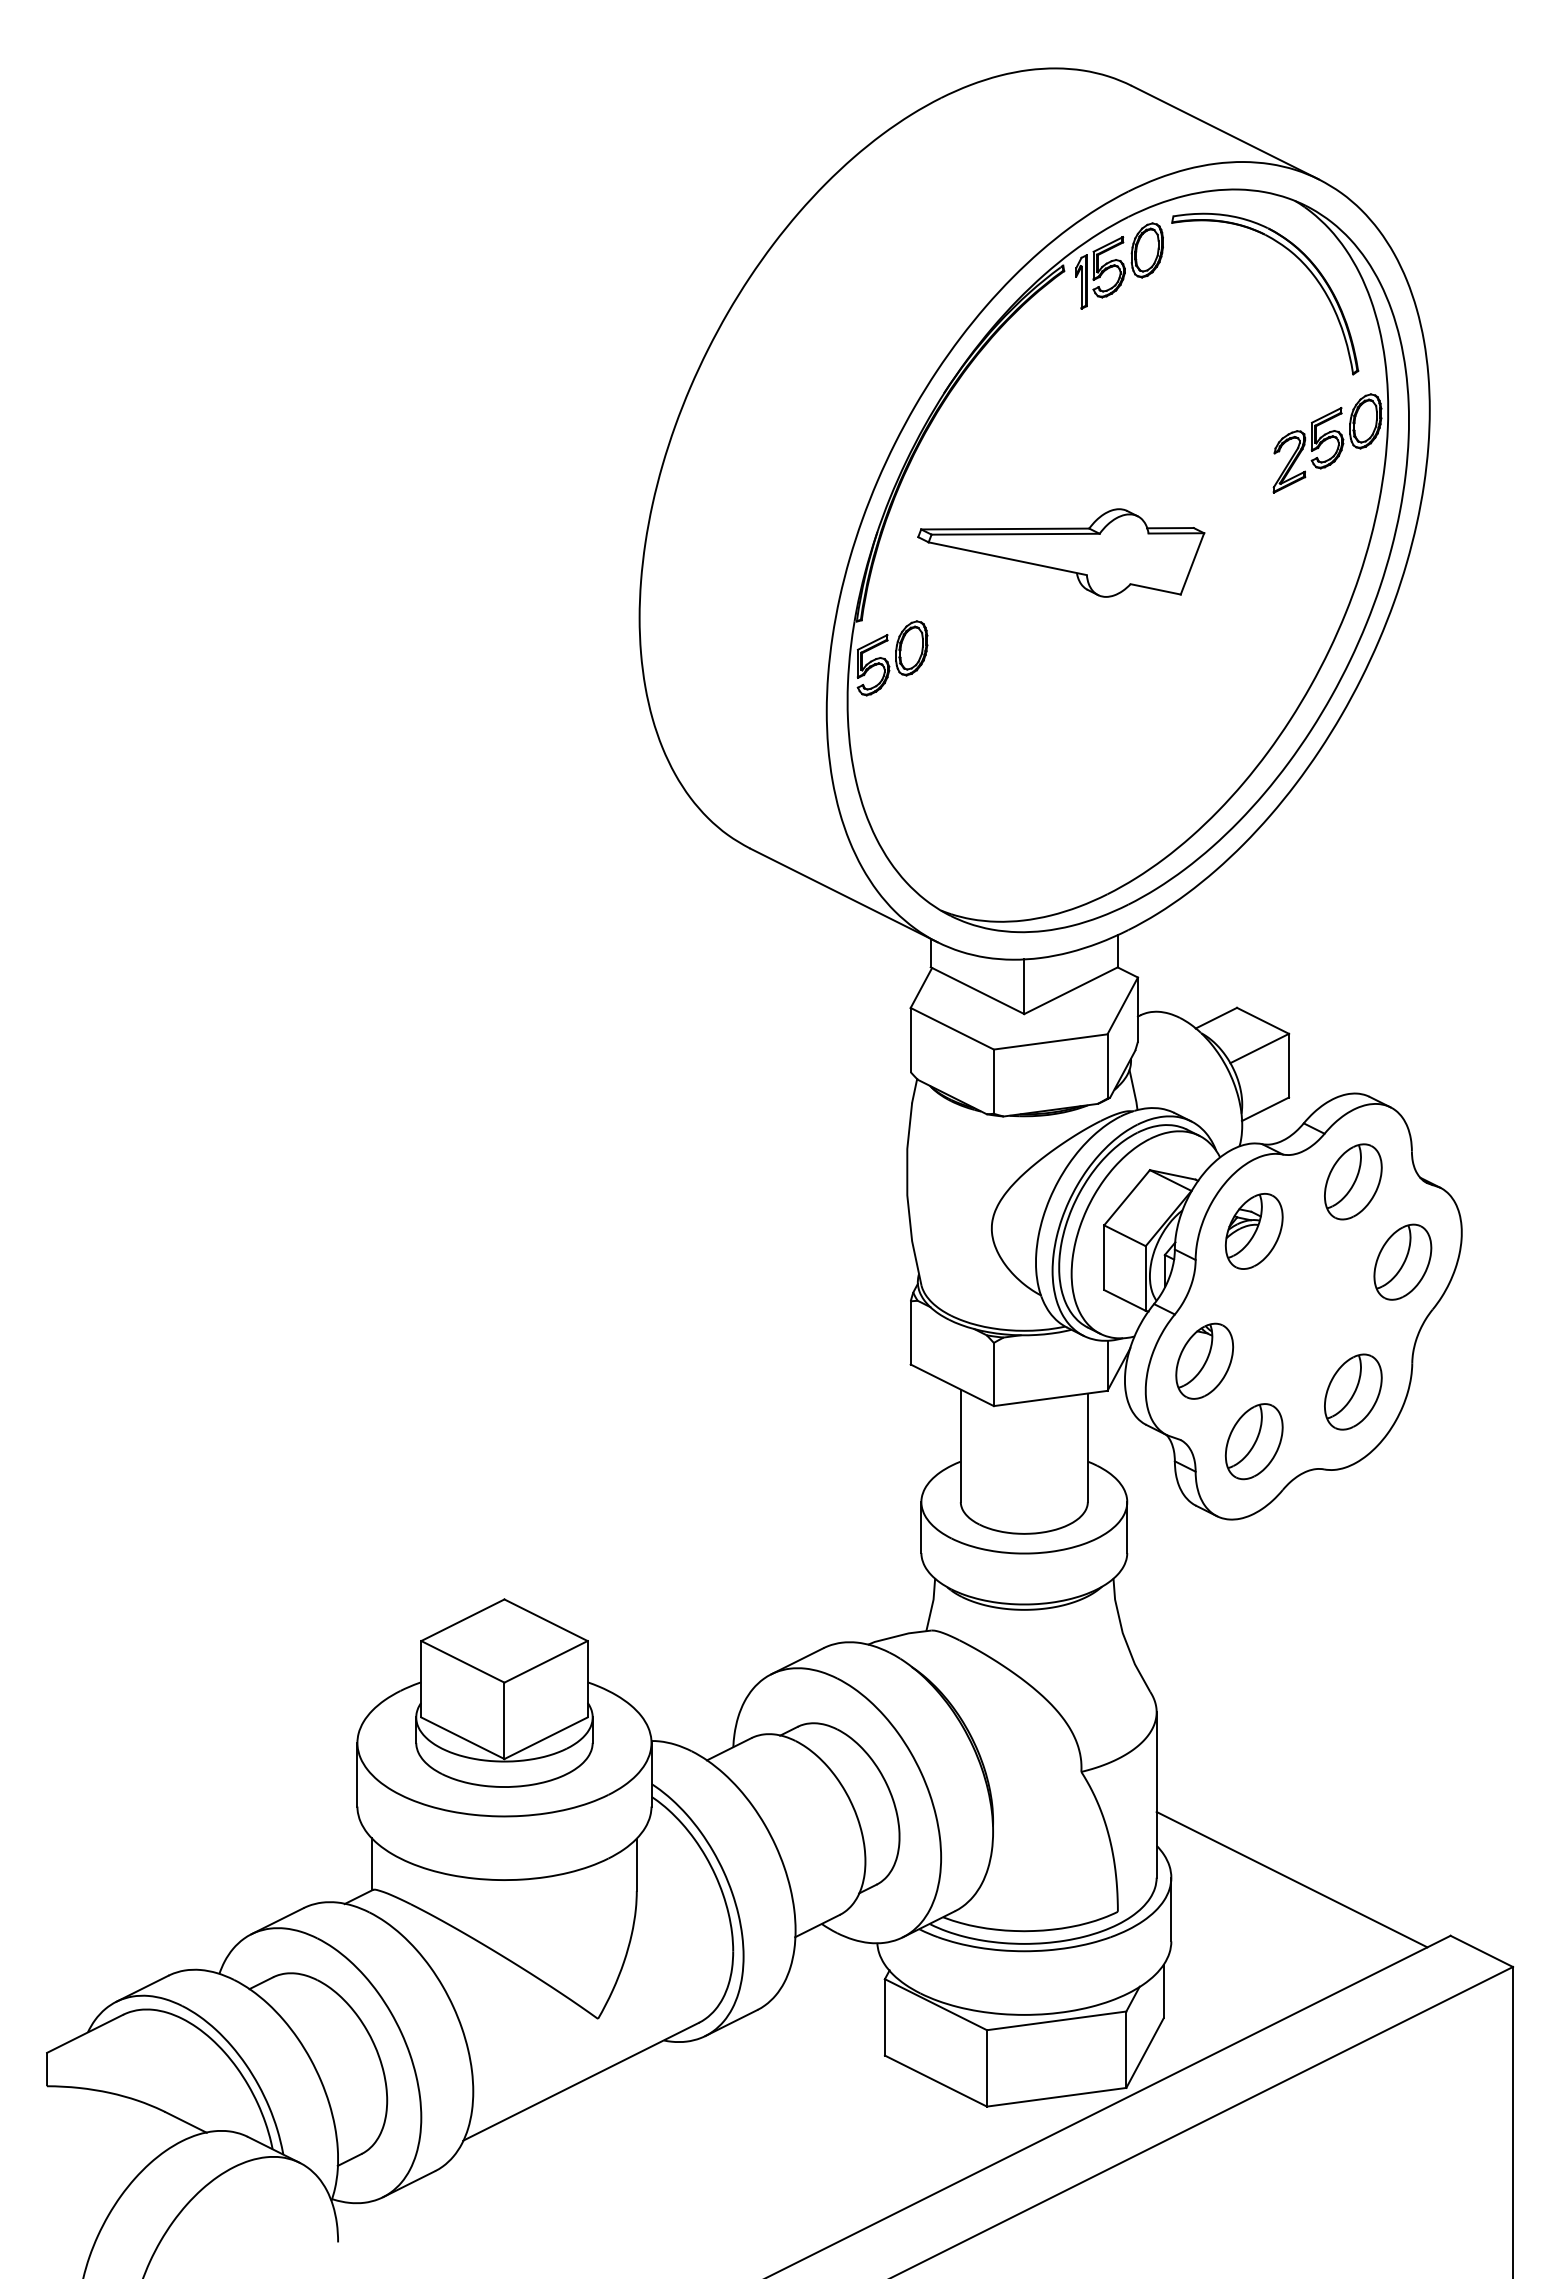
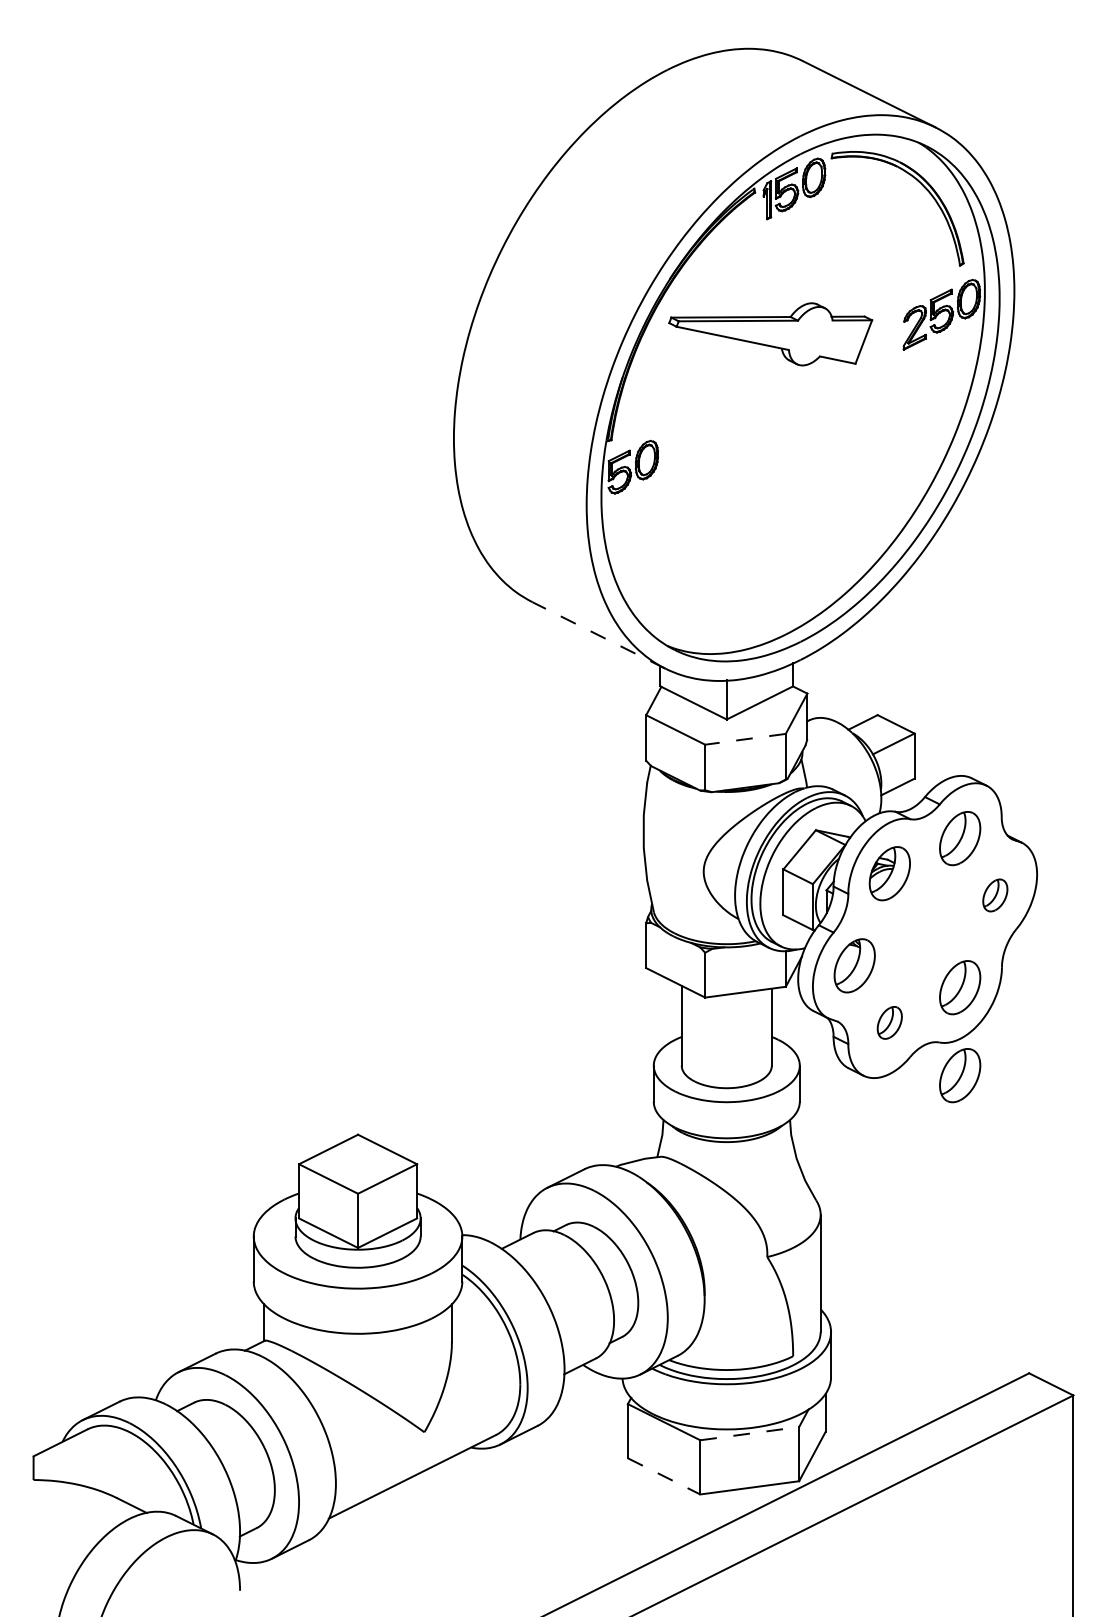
part: (1061, 552) -> (770, 333), moved
line: (844, 895) -> (599, 635), solid -> dashed
line: (1050, 1042) -> (745, 739), solid -> dashed
part: (1402, 1261) -> (995, 895), size x0.6
part: (1253, 1441) -> (889, 1022), size x0.6
part: (1353, 1515) -> (960, 1075), added
line: (1291, 1879) -> (916, 1333), removed
line: (1057, 2020) -> (750, 1433), solid -> dashed
line: (936, 2081) -> (664, 1476), solid -> dashed

